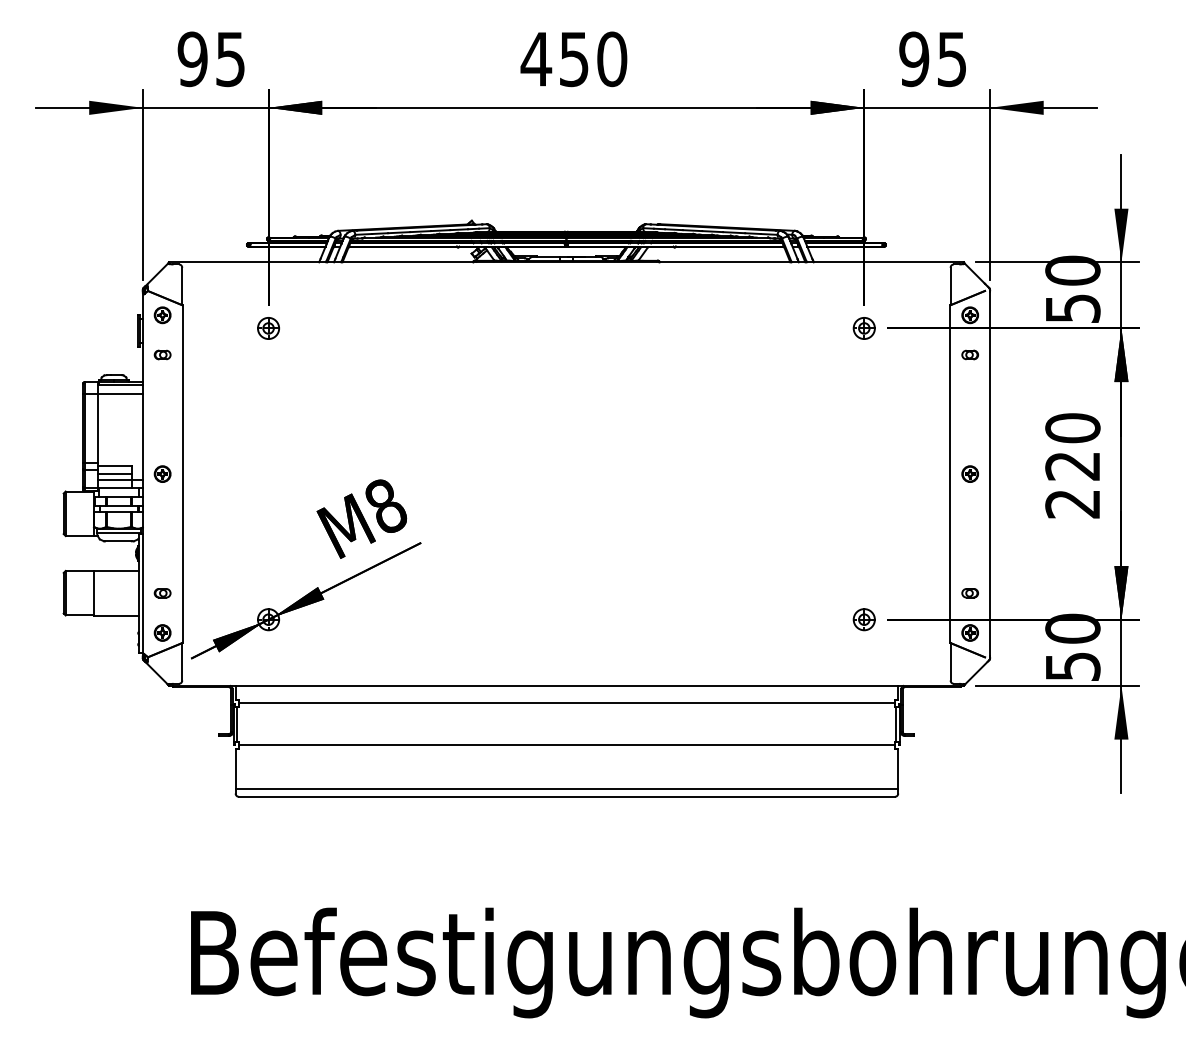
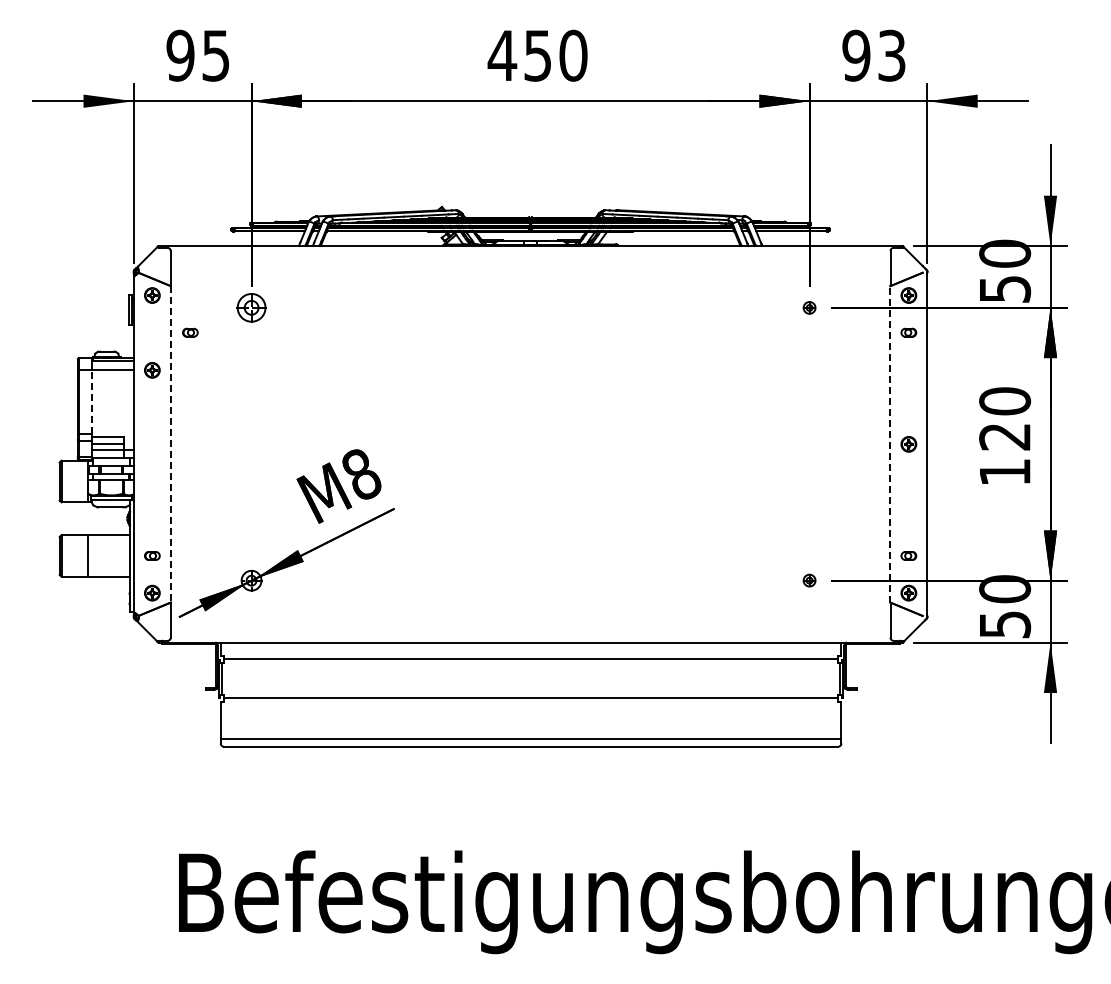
text: (952, 59) -> (892, 55), 95 -> 93
part: (268, 328) -> (251, 307), size x1.4
part: (864, 328) -> (809, 307), size x0.6
part: (162, 354) -> (190, 332), moved
line: (97, 428) -> (91, 401), solid -> dashed
line: (950, 473) -> (890, 443), solid -> dashed
part: (162, 474) -> (152, 370), moved
line: (182, 474) -> (170, 444), solid -> dashed
text: (1072, 504) -> (1004, 472), 220 -> 120
part: (864, 619) -> (809, 580), size x0.6

